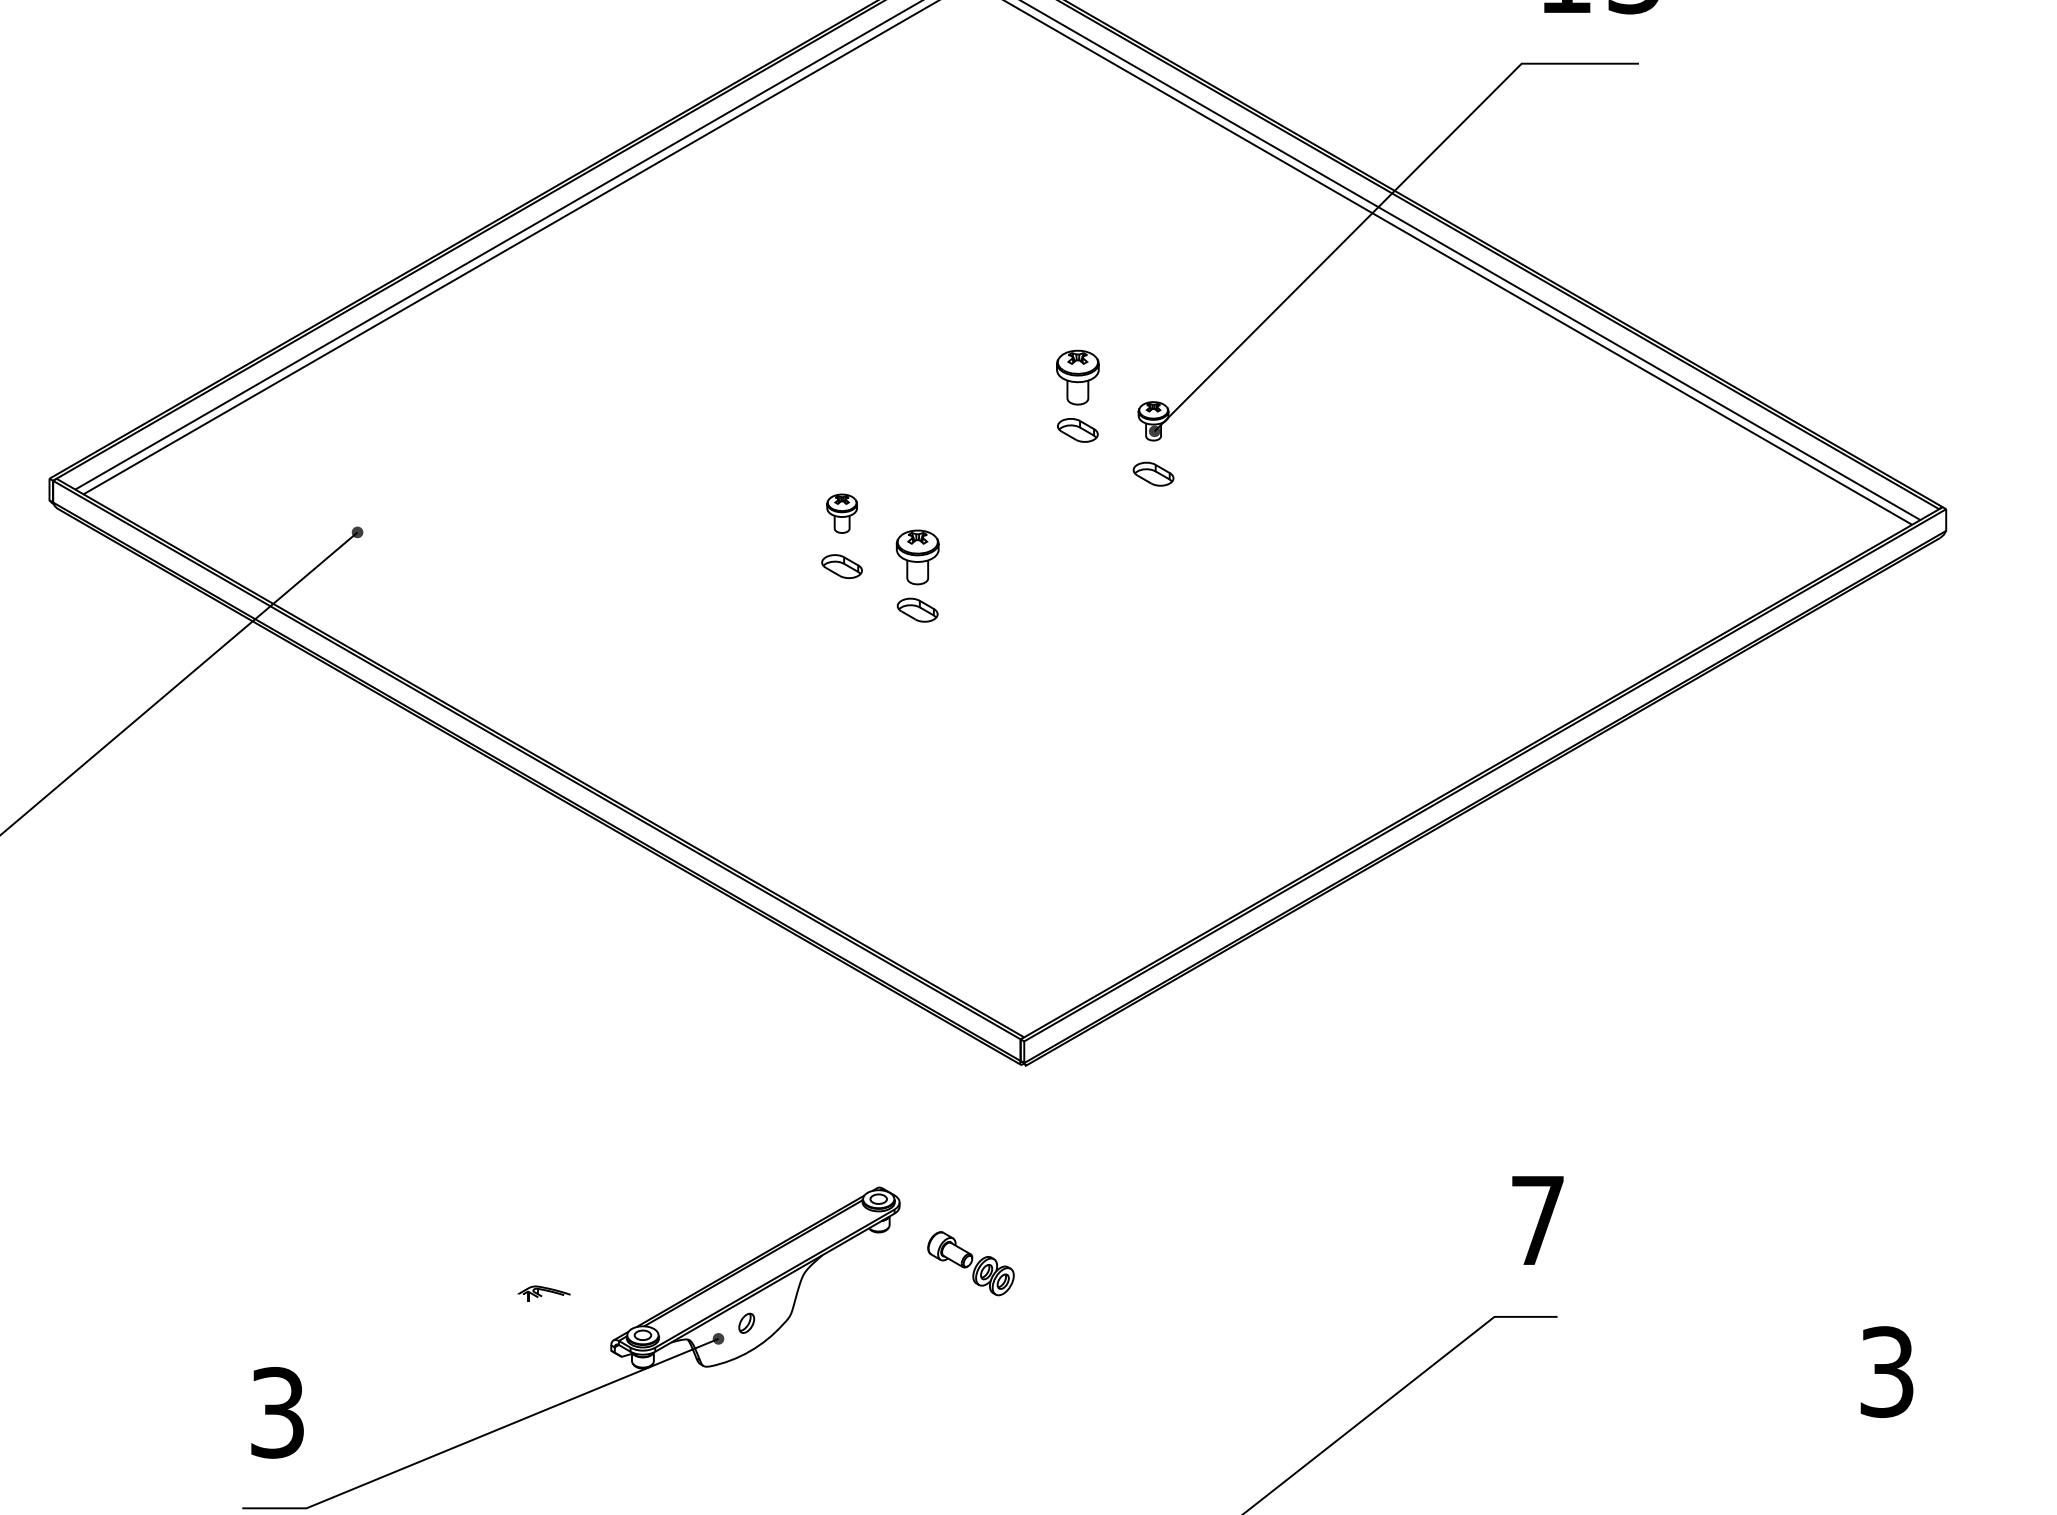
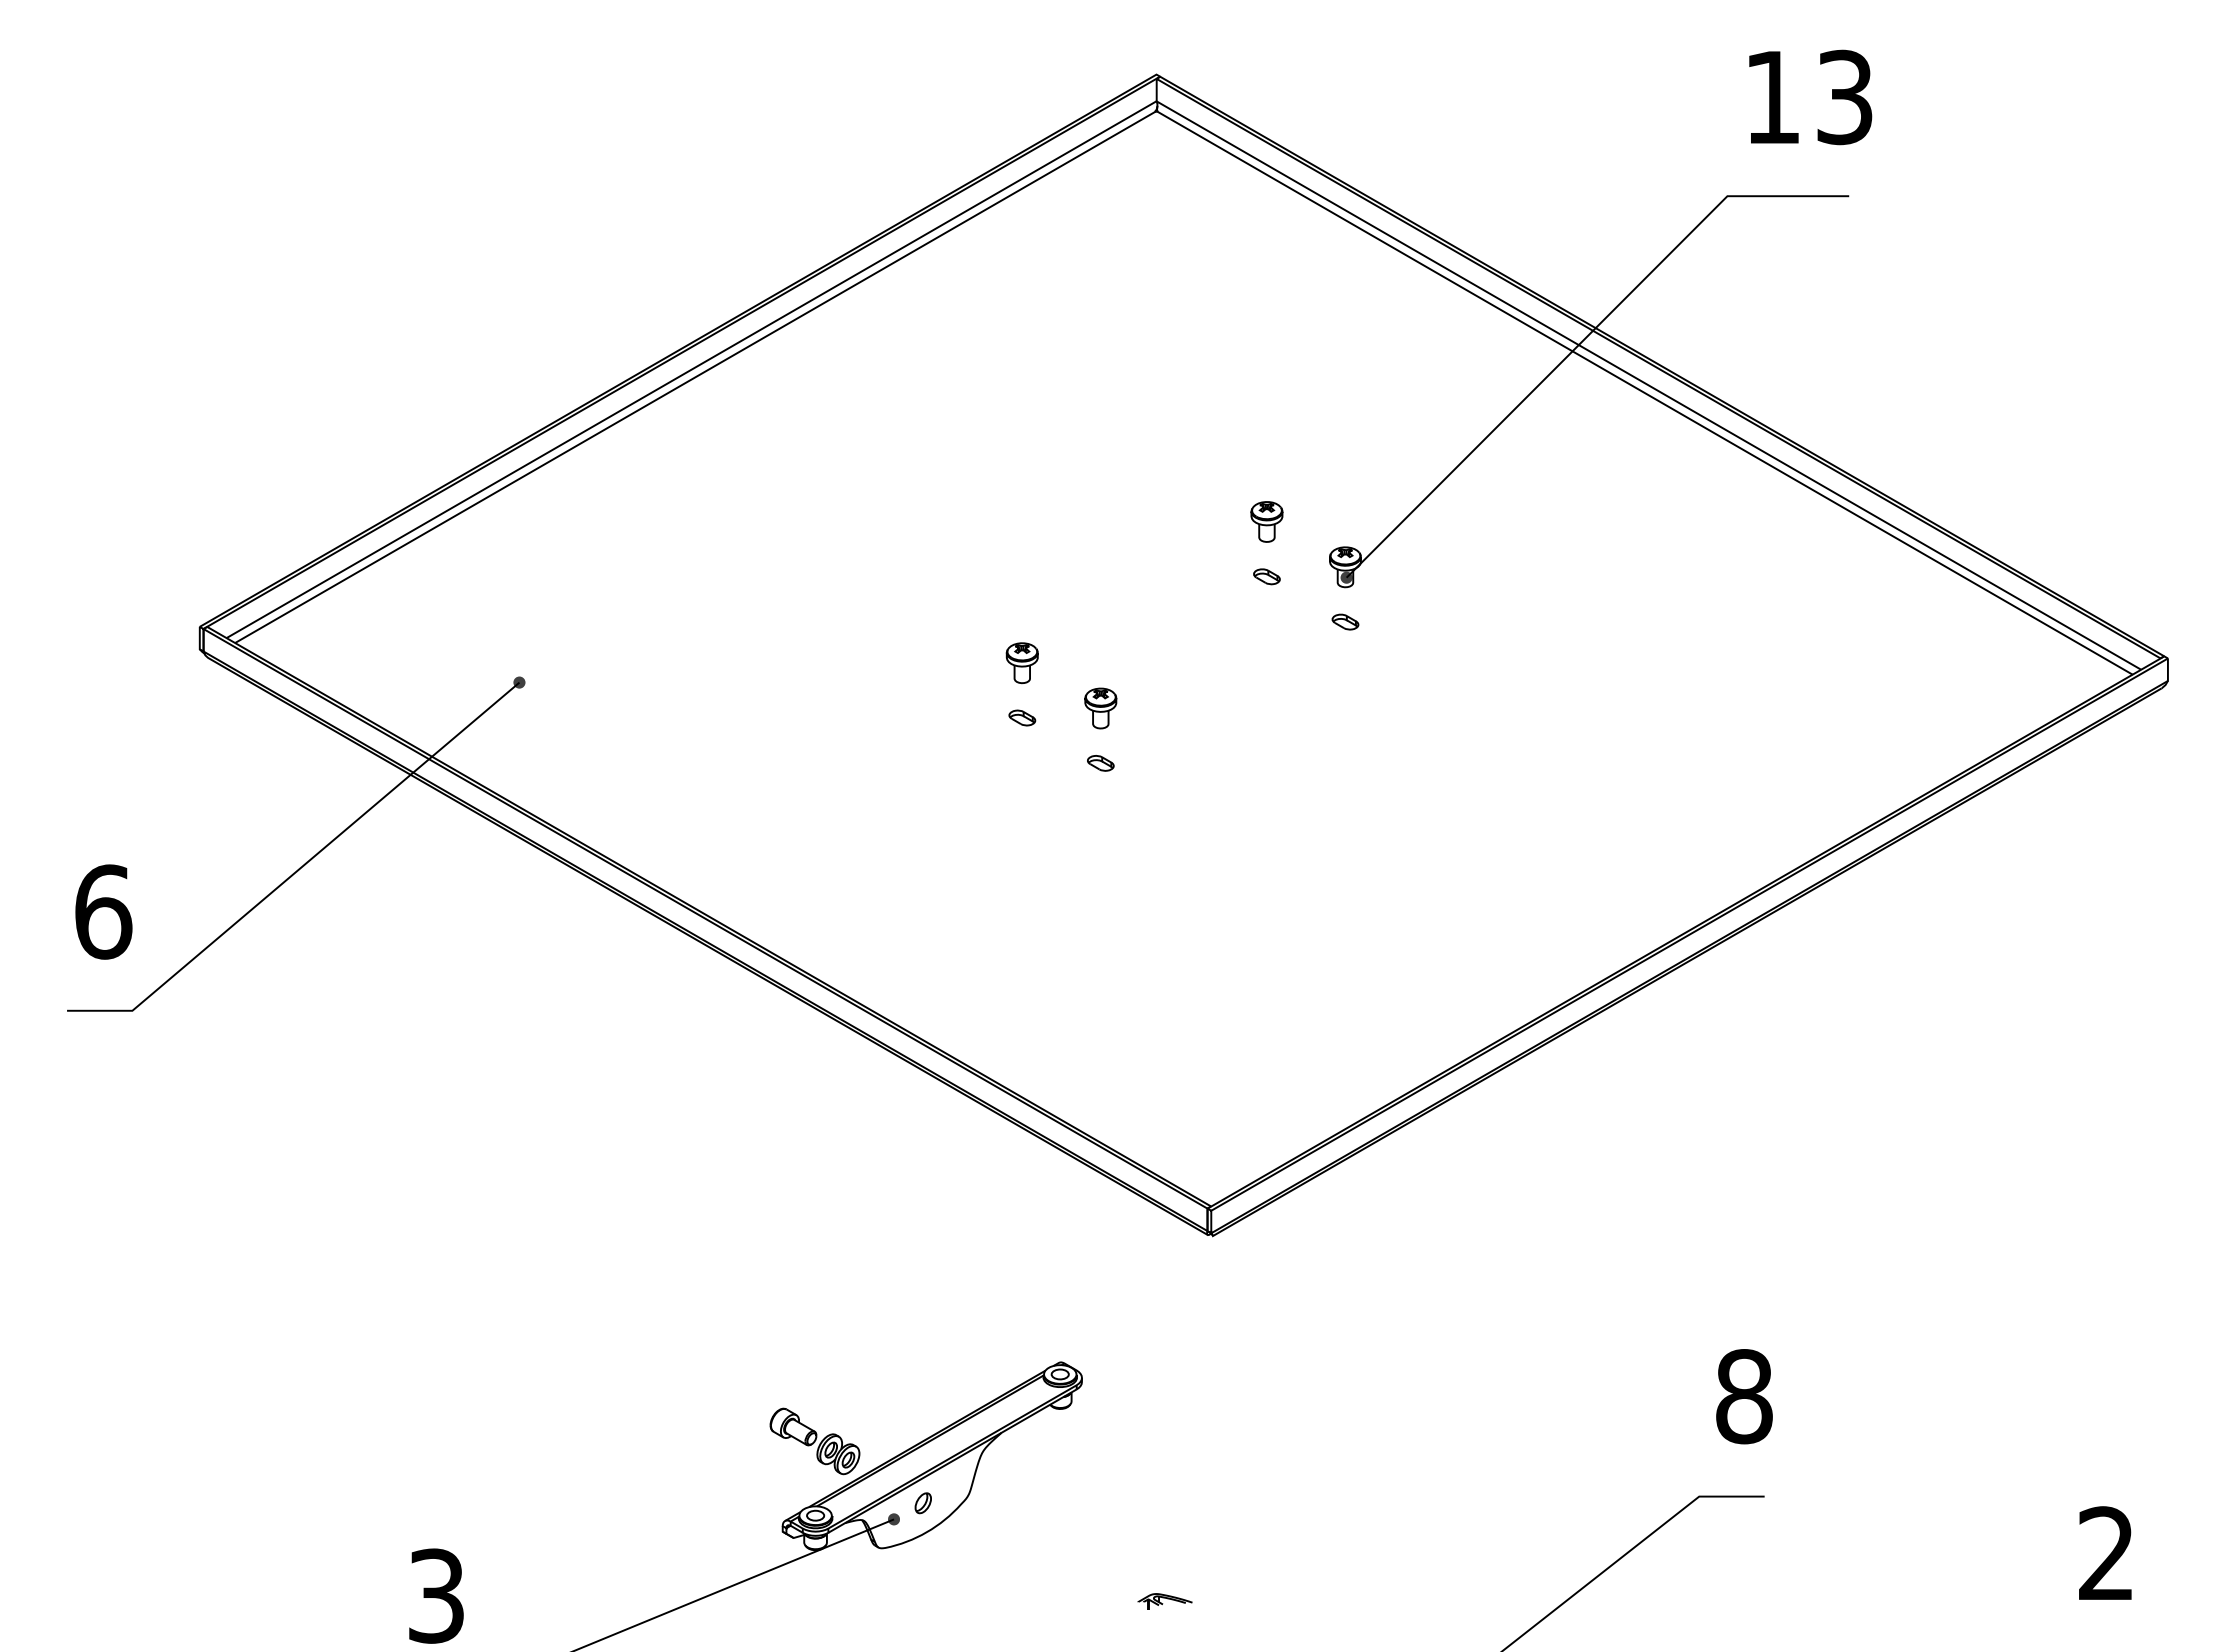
part: (1077, 377) -> (1266, 521), size x0.71
part: (1077, 430) -> (1266, 576), size x0.62
part: (1153, 473) -> (1345, 621), size x0.62
part: (917, 557) -> (1100, 708), size x0.71
part: (842, 566) -> (1022, 717), size x0.62
part: (917, 610) -> (1100, 763), size x0.62
text: (1538, 1220) -> (1744, 1396), 7 -> 8
part: (970, 1263) -> (814, 1441), moved
part: (543, 1293) -> (1164, 1601), moved
text: (1886, 1371) -> (2106, 1553), 3 -> 2

